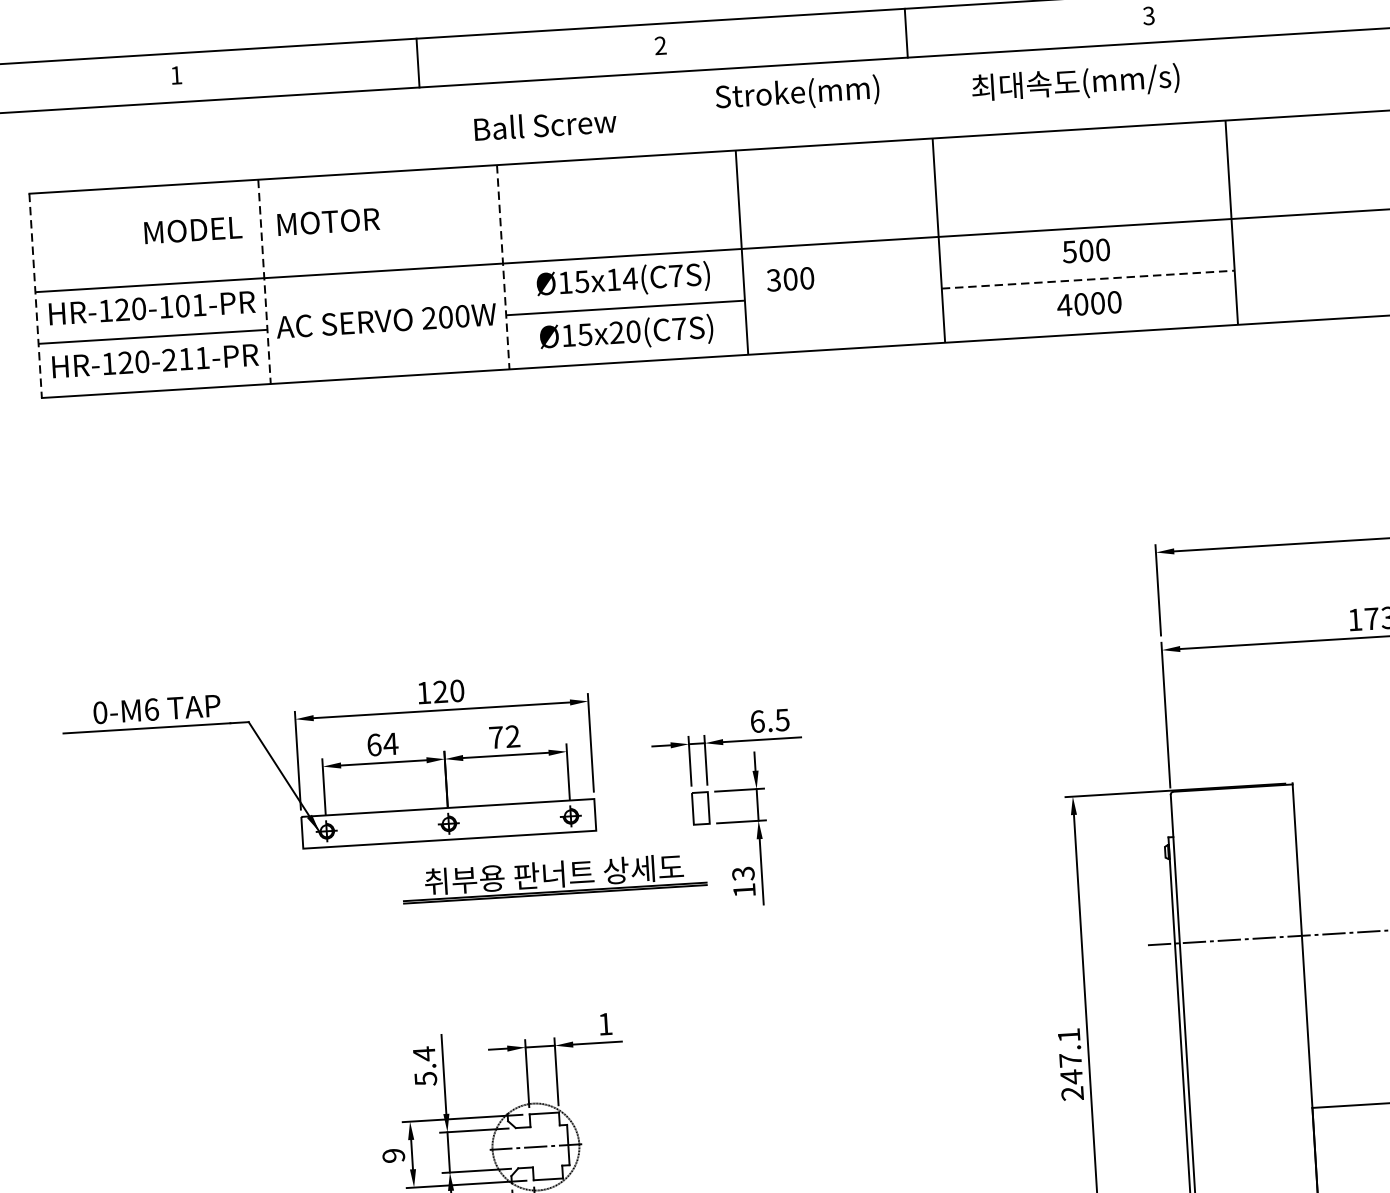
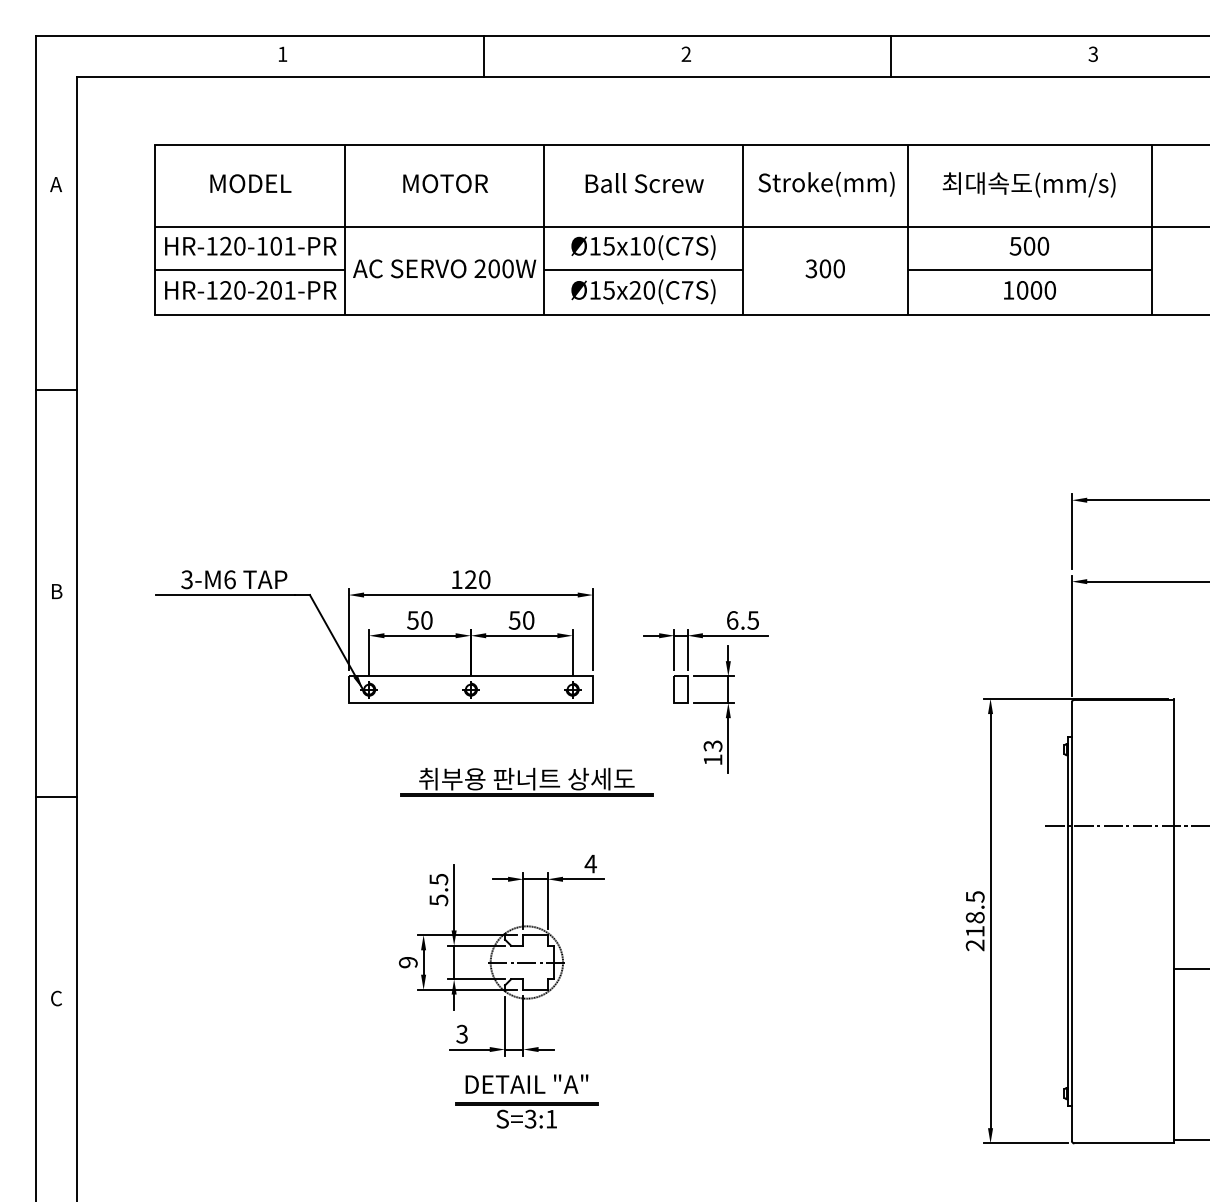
text: (1074, 83) -> (1028, 184), moved
text: (797, 94) -> (826, 184), moved
text: (545, 125) -> (644, 183), moved
text: (328, 221) -> (445, 183), moved
text: (192, 229) -> (250, 183), moved
line: (503, 267) -> (544, 230), dashed -> solid
text: (630, 277) -> (649, 245), Ø15x14(C7S) -> Ø15x10(C7S)
text: (789, 278) -> (824, 268), moved
line: (1089, 279) -> (1030, 270), dashed -> solid
line: (264, 282) -> (345, 230), dashed -> solid
line: (35, 296) -> (154, 230), dashed -> solid
text: (1064, 305) -> (1008, 290), 4000 -> 1000
text: (185, 359) -> (275, 290), HR-120-211-PR -> HR-120-201-PR
text: (99, 712) -> (186, 579), 0-M6 -> 3-M6
text: (504, 737) -> (521, 620), 72 -> 50
text: (383, 744) -> (420, 620), 64 -> 50
part: (553, 877) -> (526, 781), moved
text: (605, 1023) -> (590, 863), 1 -> 4
text: (423, 1053) -> (438, 879), 5.4 -> 5.5
text: (1069, 1056) -> (974, 914), 247.1 -> 218.5

